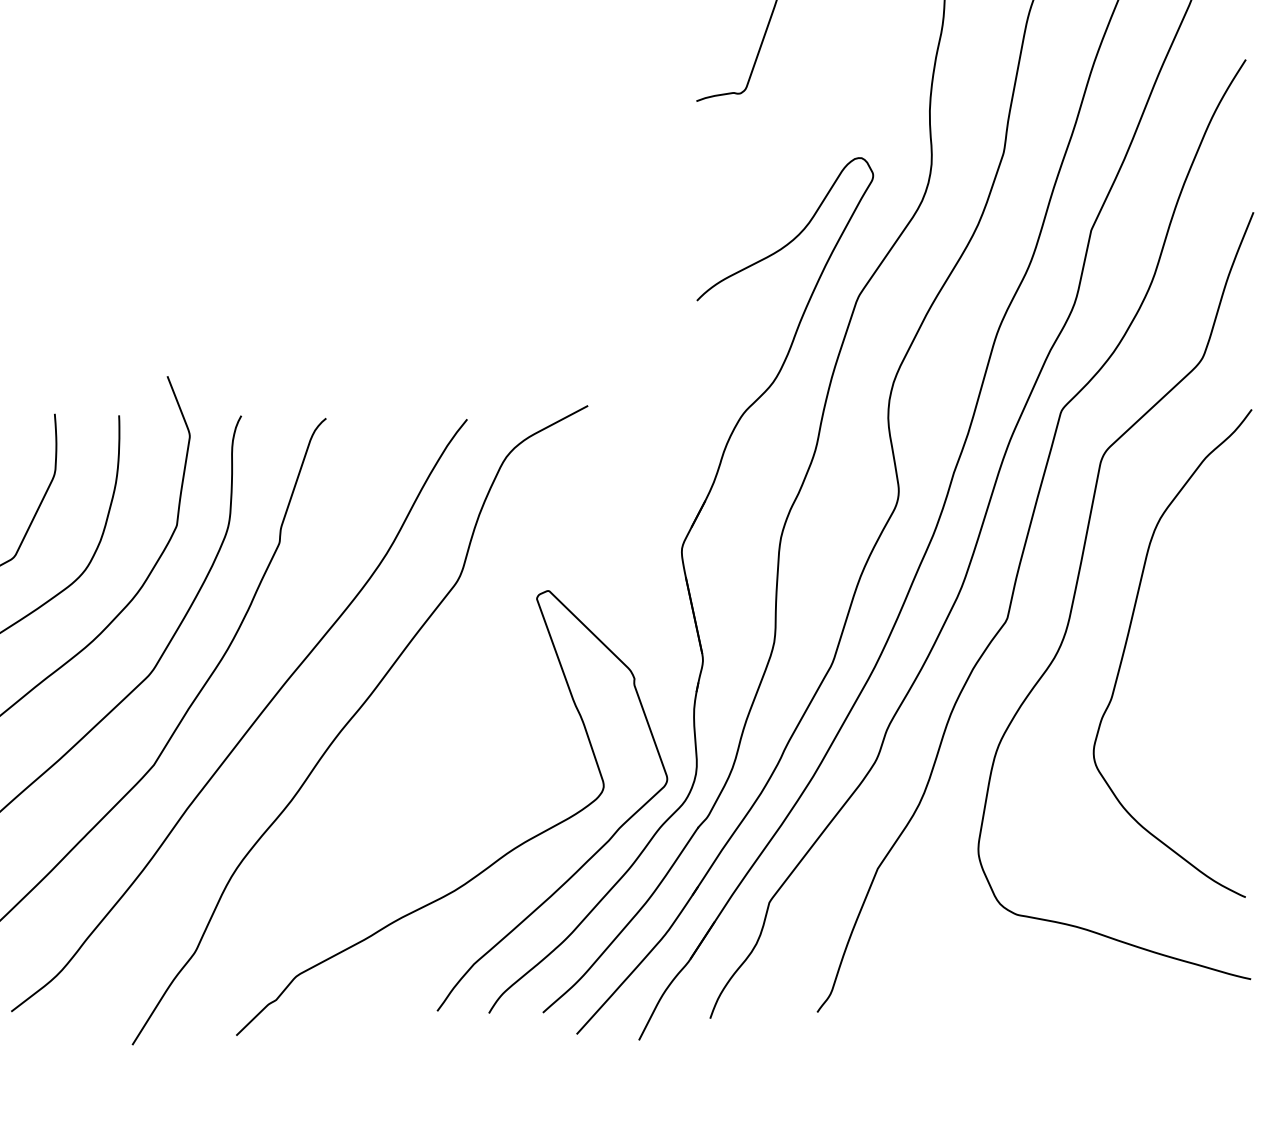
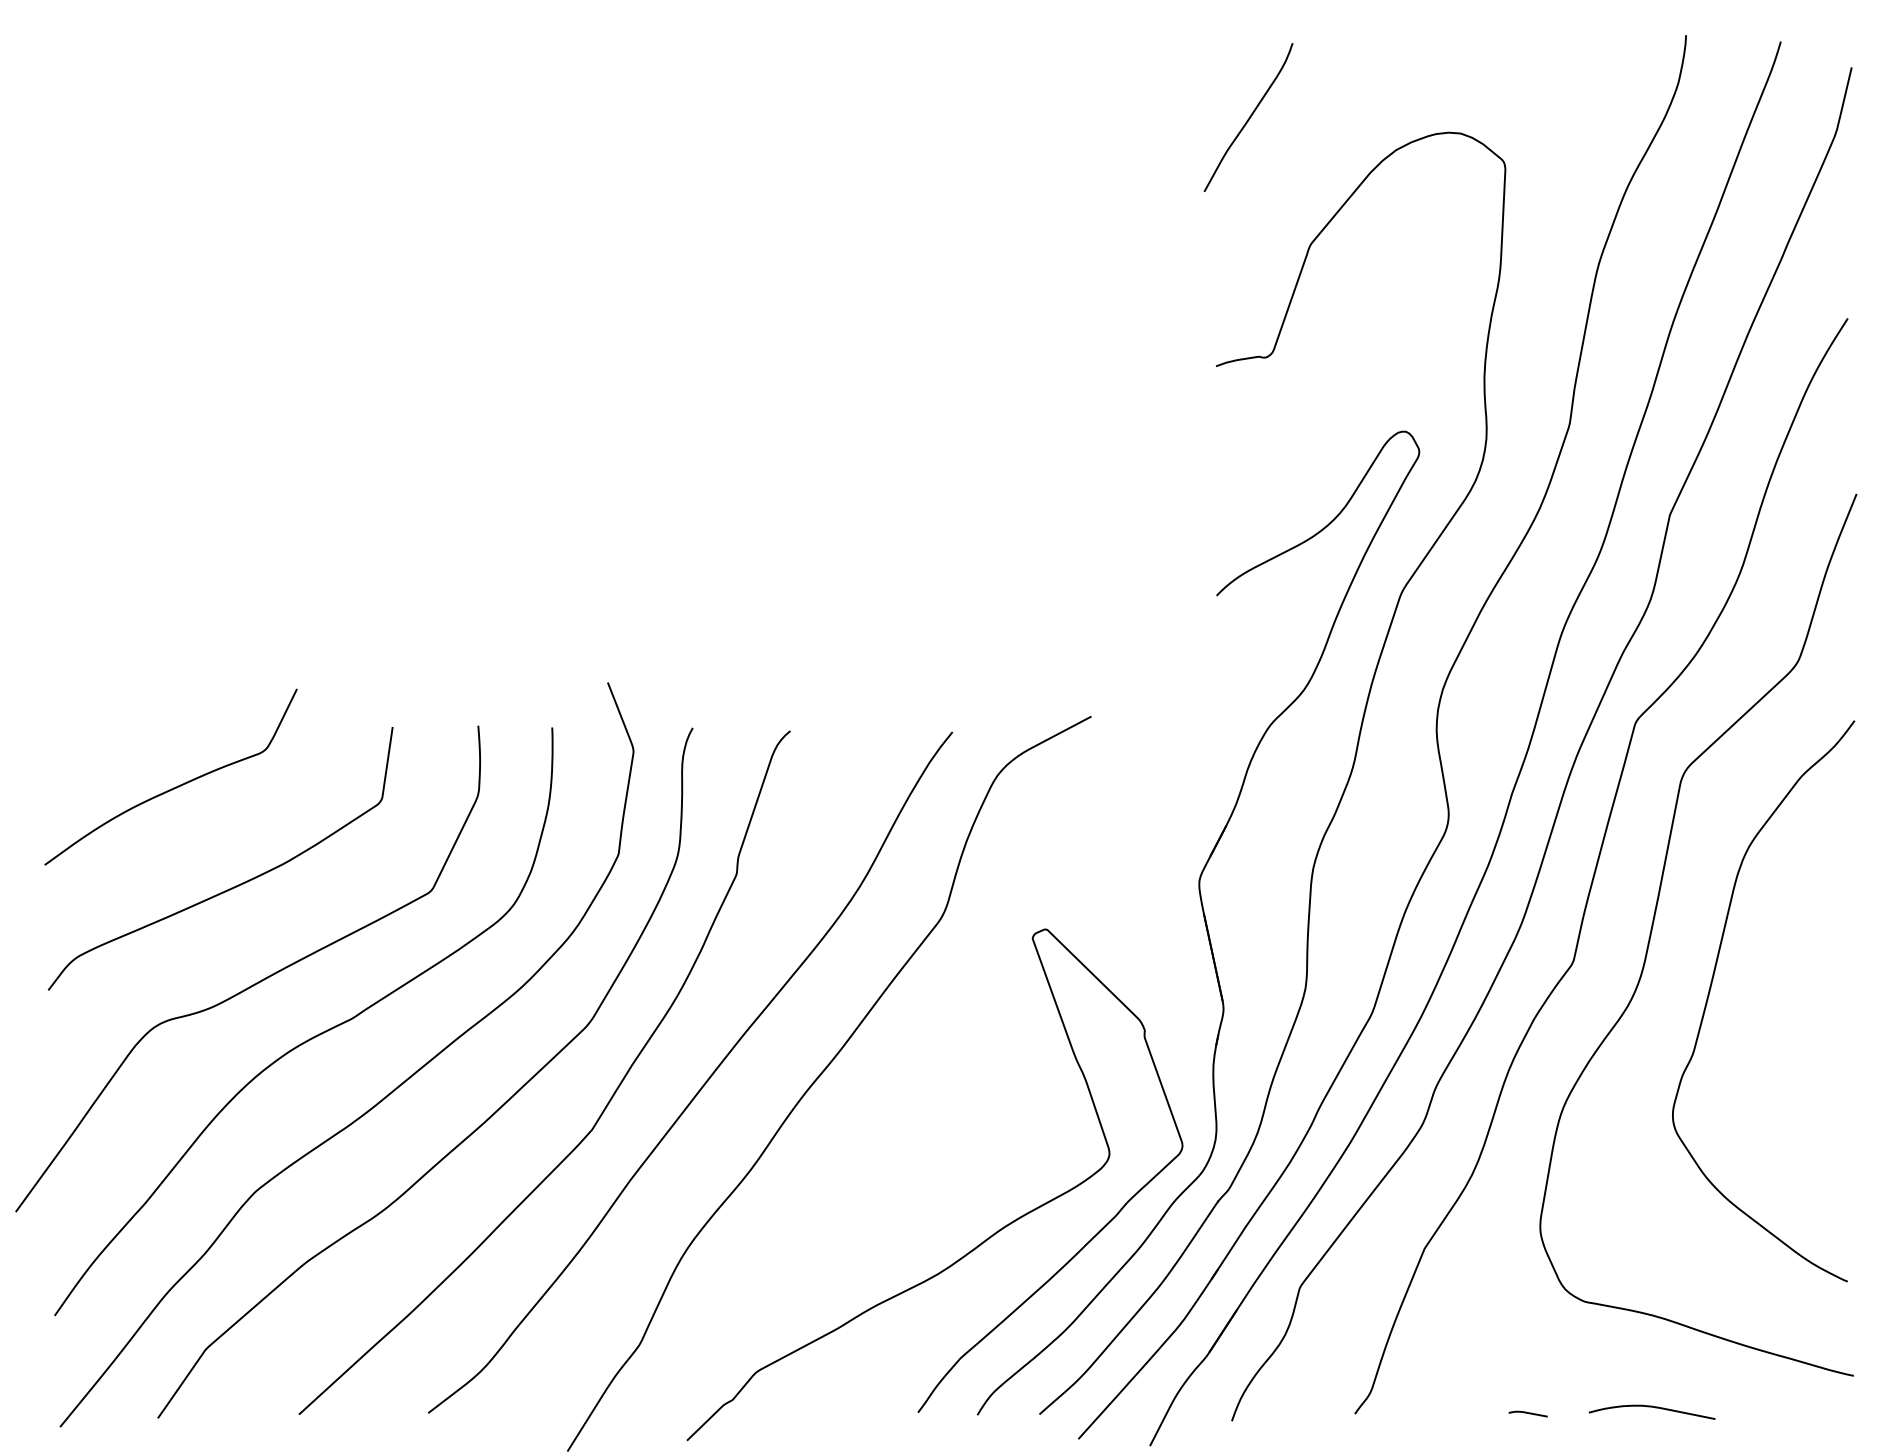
curve: (1075, 1006) -> (1651, 1407), added
curve: (967, 1011) -> (1527, 1413), added

